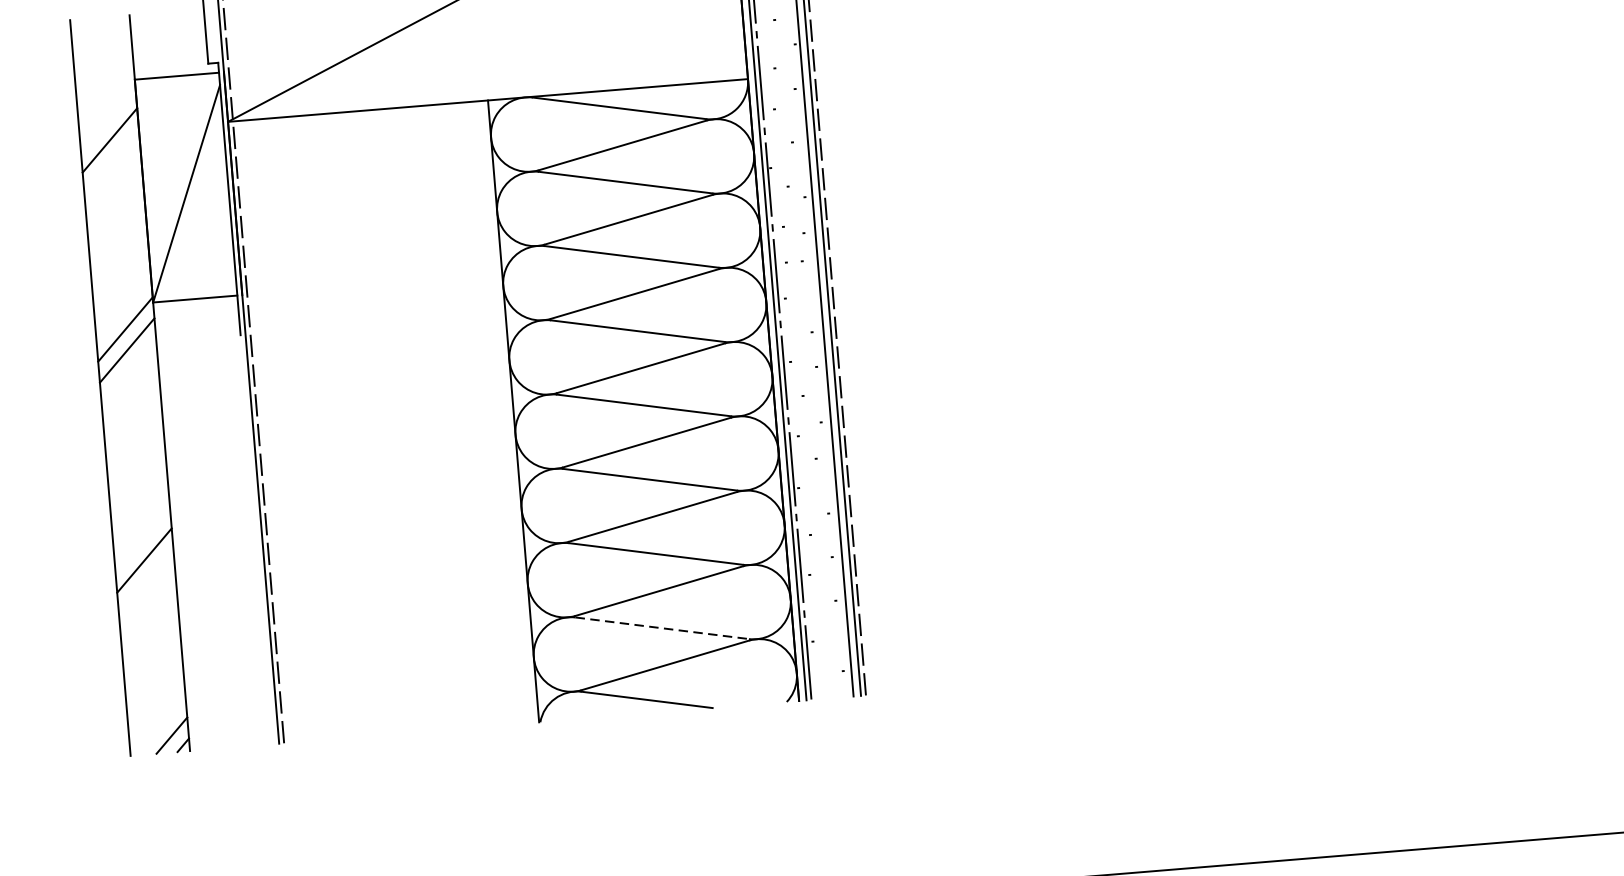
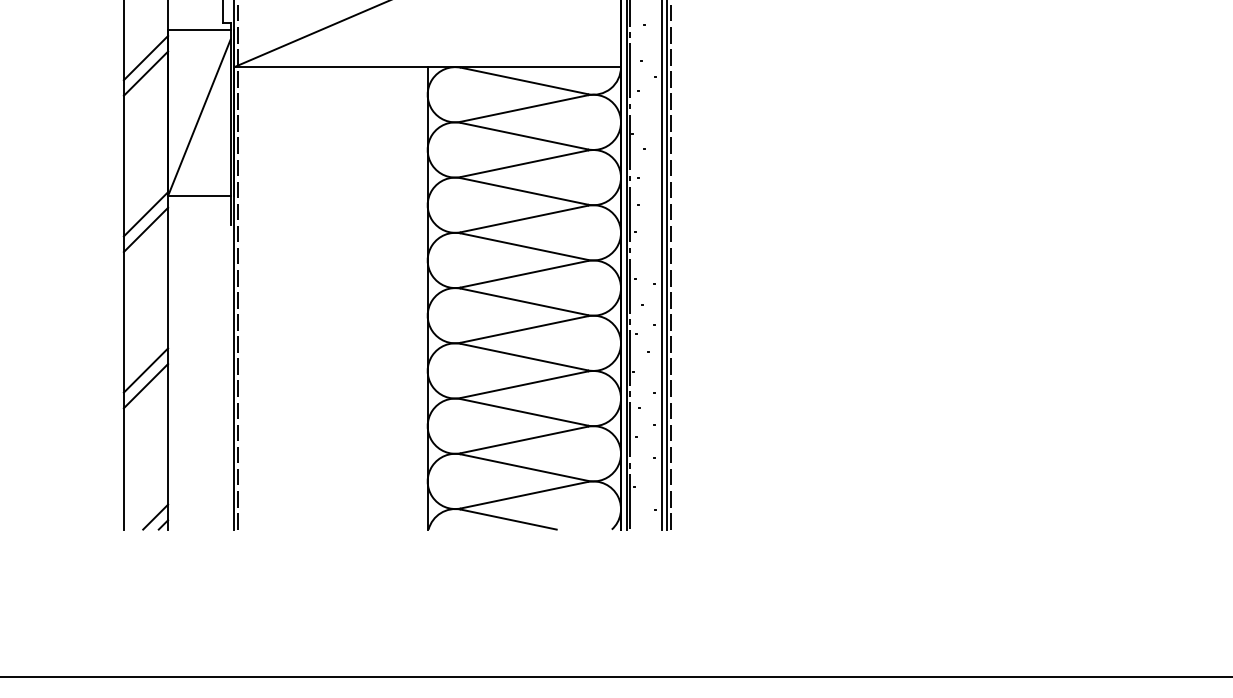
line: (107, 118) -> (145, 57), added
line: (142, 539) -> (145, 370), added
line: (662, 628) -> (524, 467), dashed -> solid

